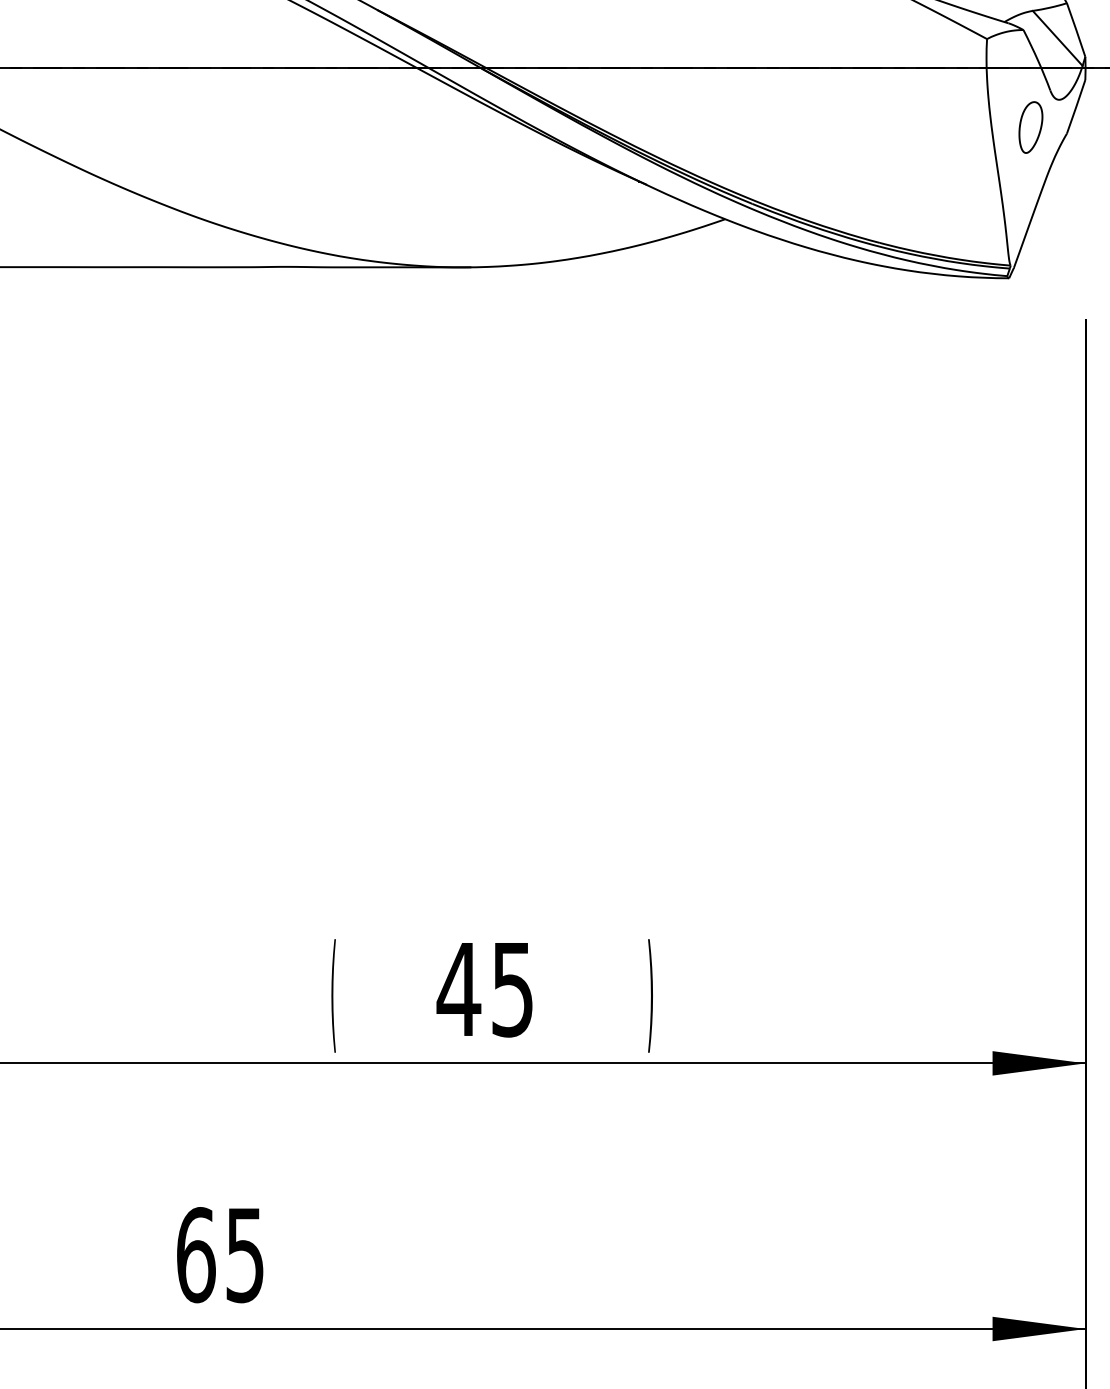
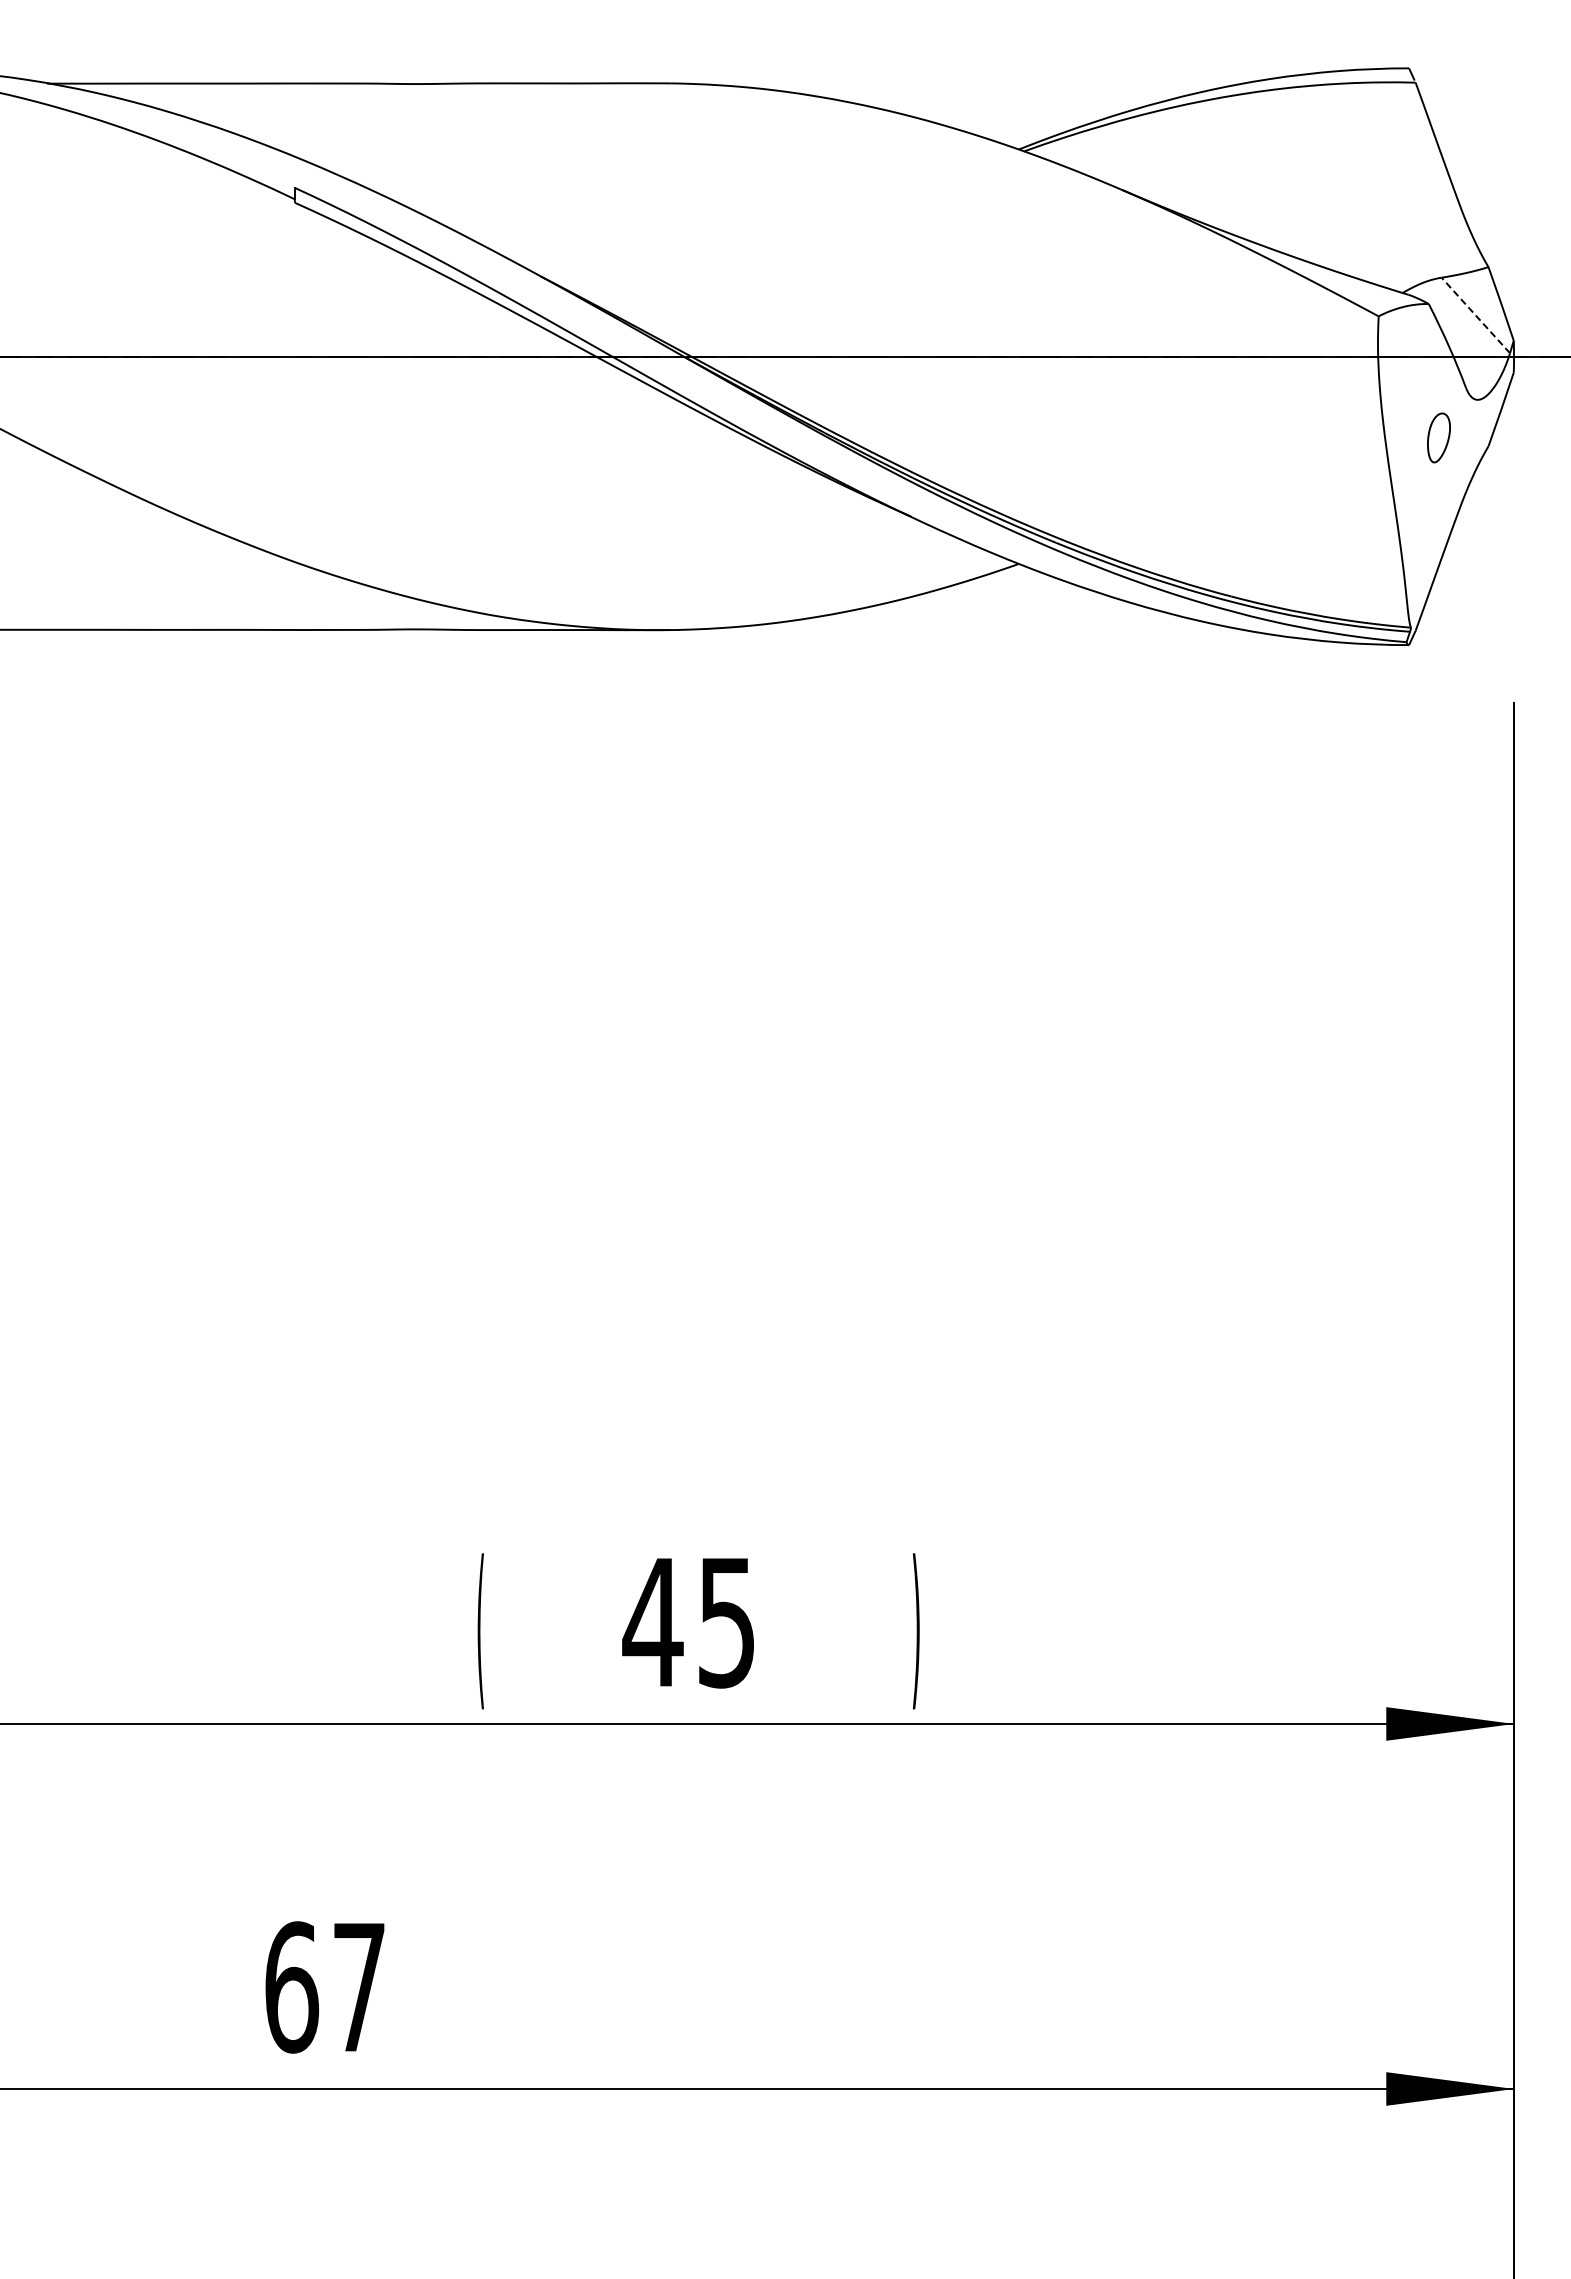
line: (1057, 38) -> (1475, 315), solid -> dashed
part: (1030, 127) -> (1438, 437), size x0.7
text: (245, 1255) -> (359, 1988), 65 -> 67

